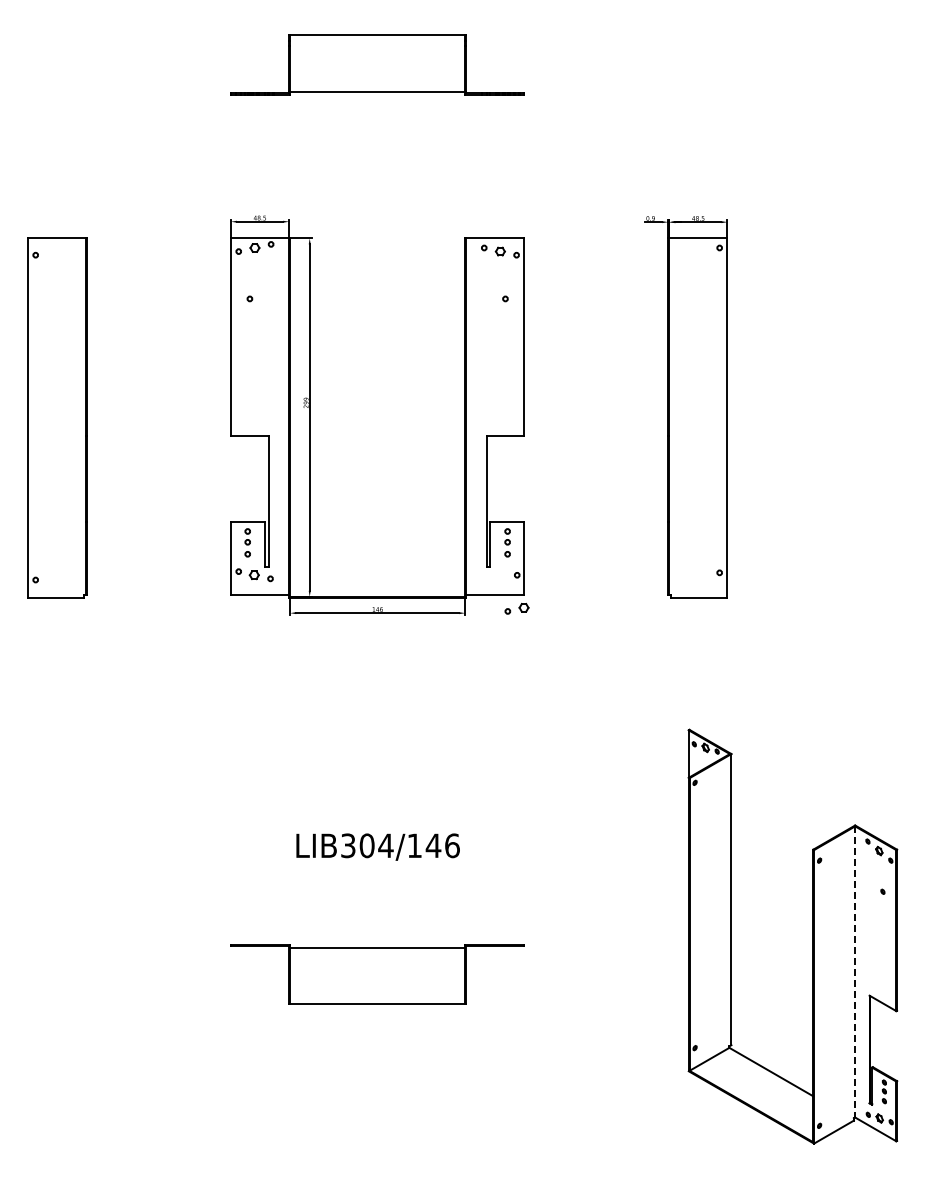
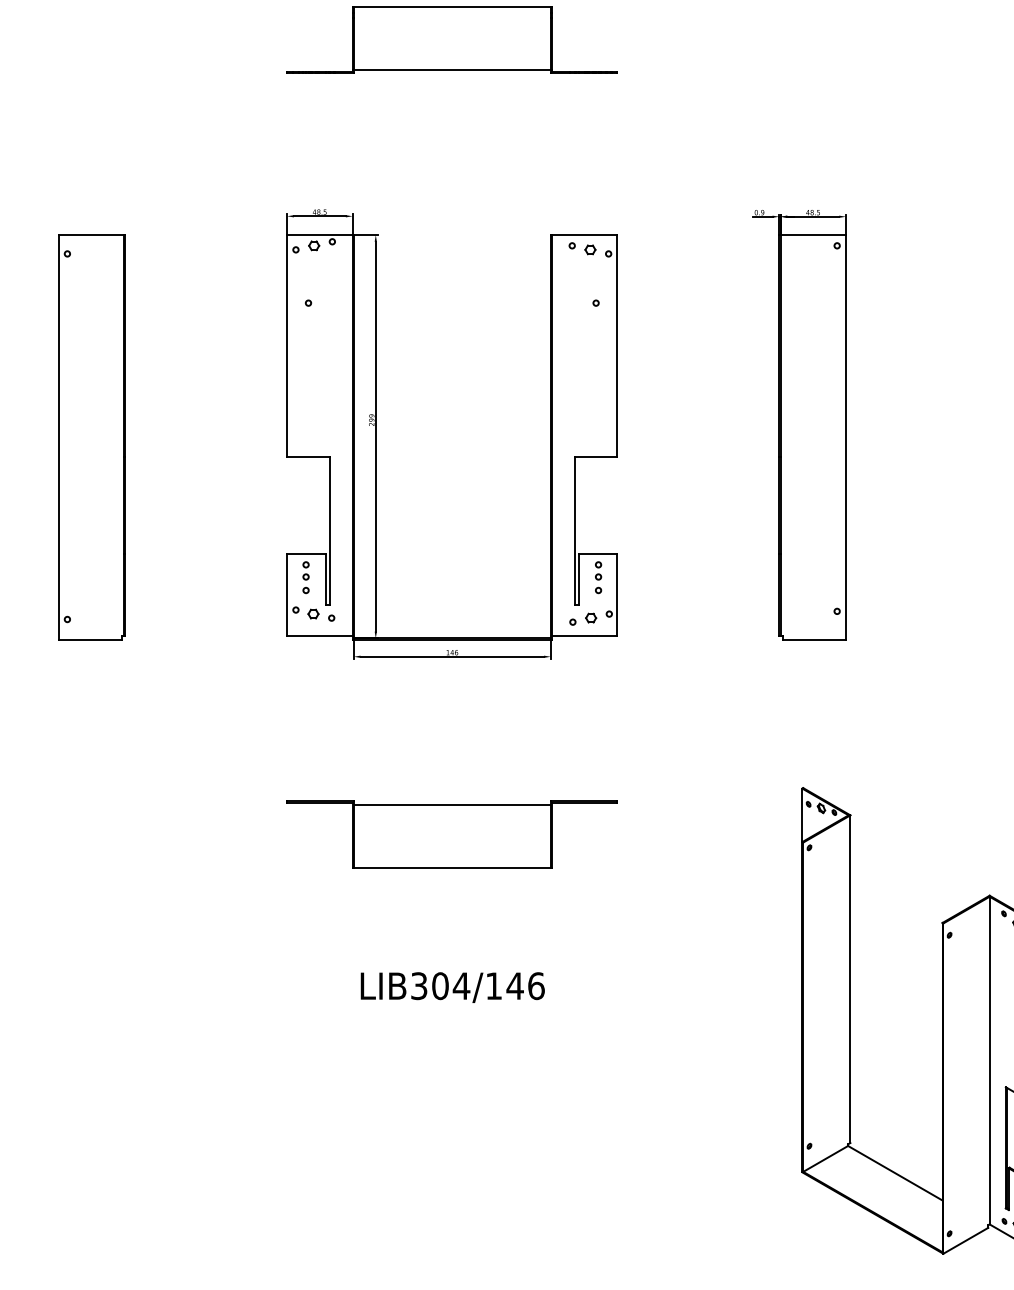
part: (516, 608) -> (582, 618), moved
text: (377, 846) -> (452, 986), moved
line: (855, 971) -> (990, 1060), dashed -> solid
part: (377, 974) -> (452, 834), moved

